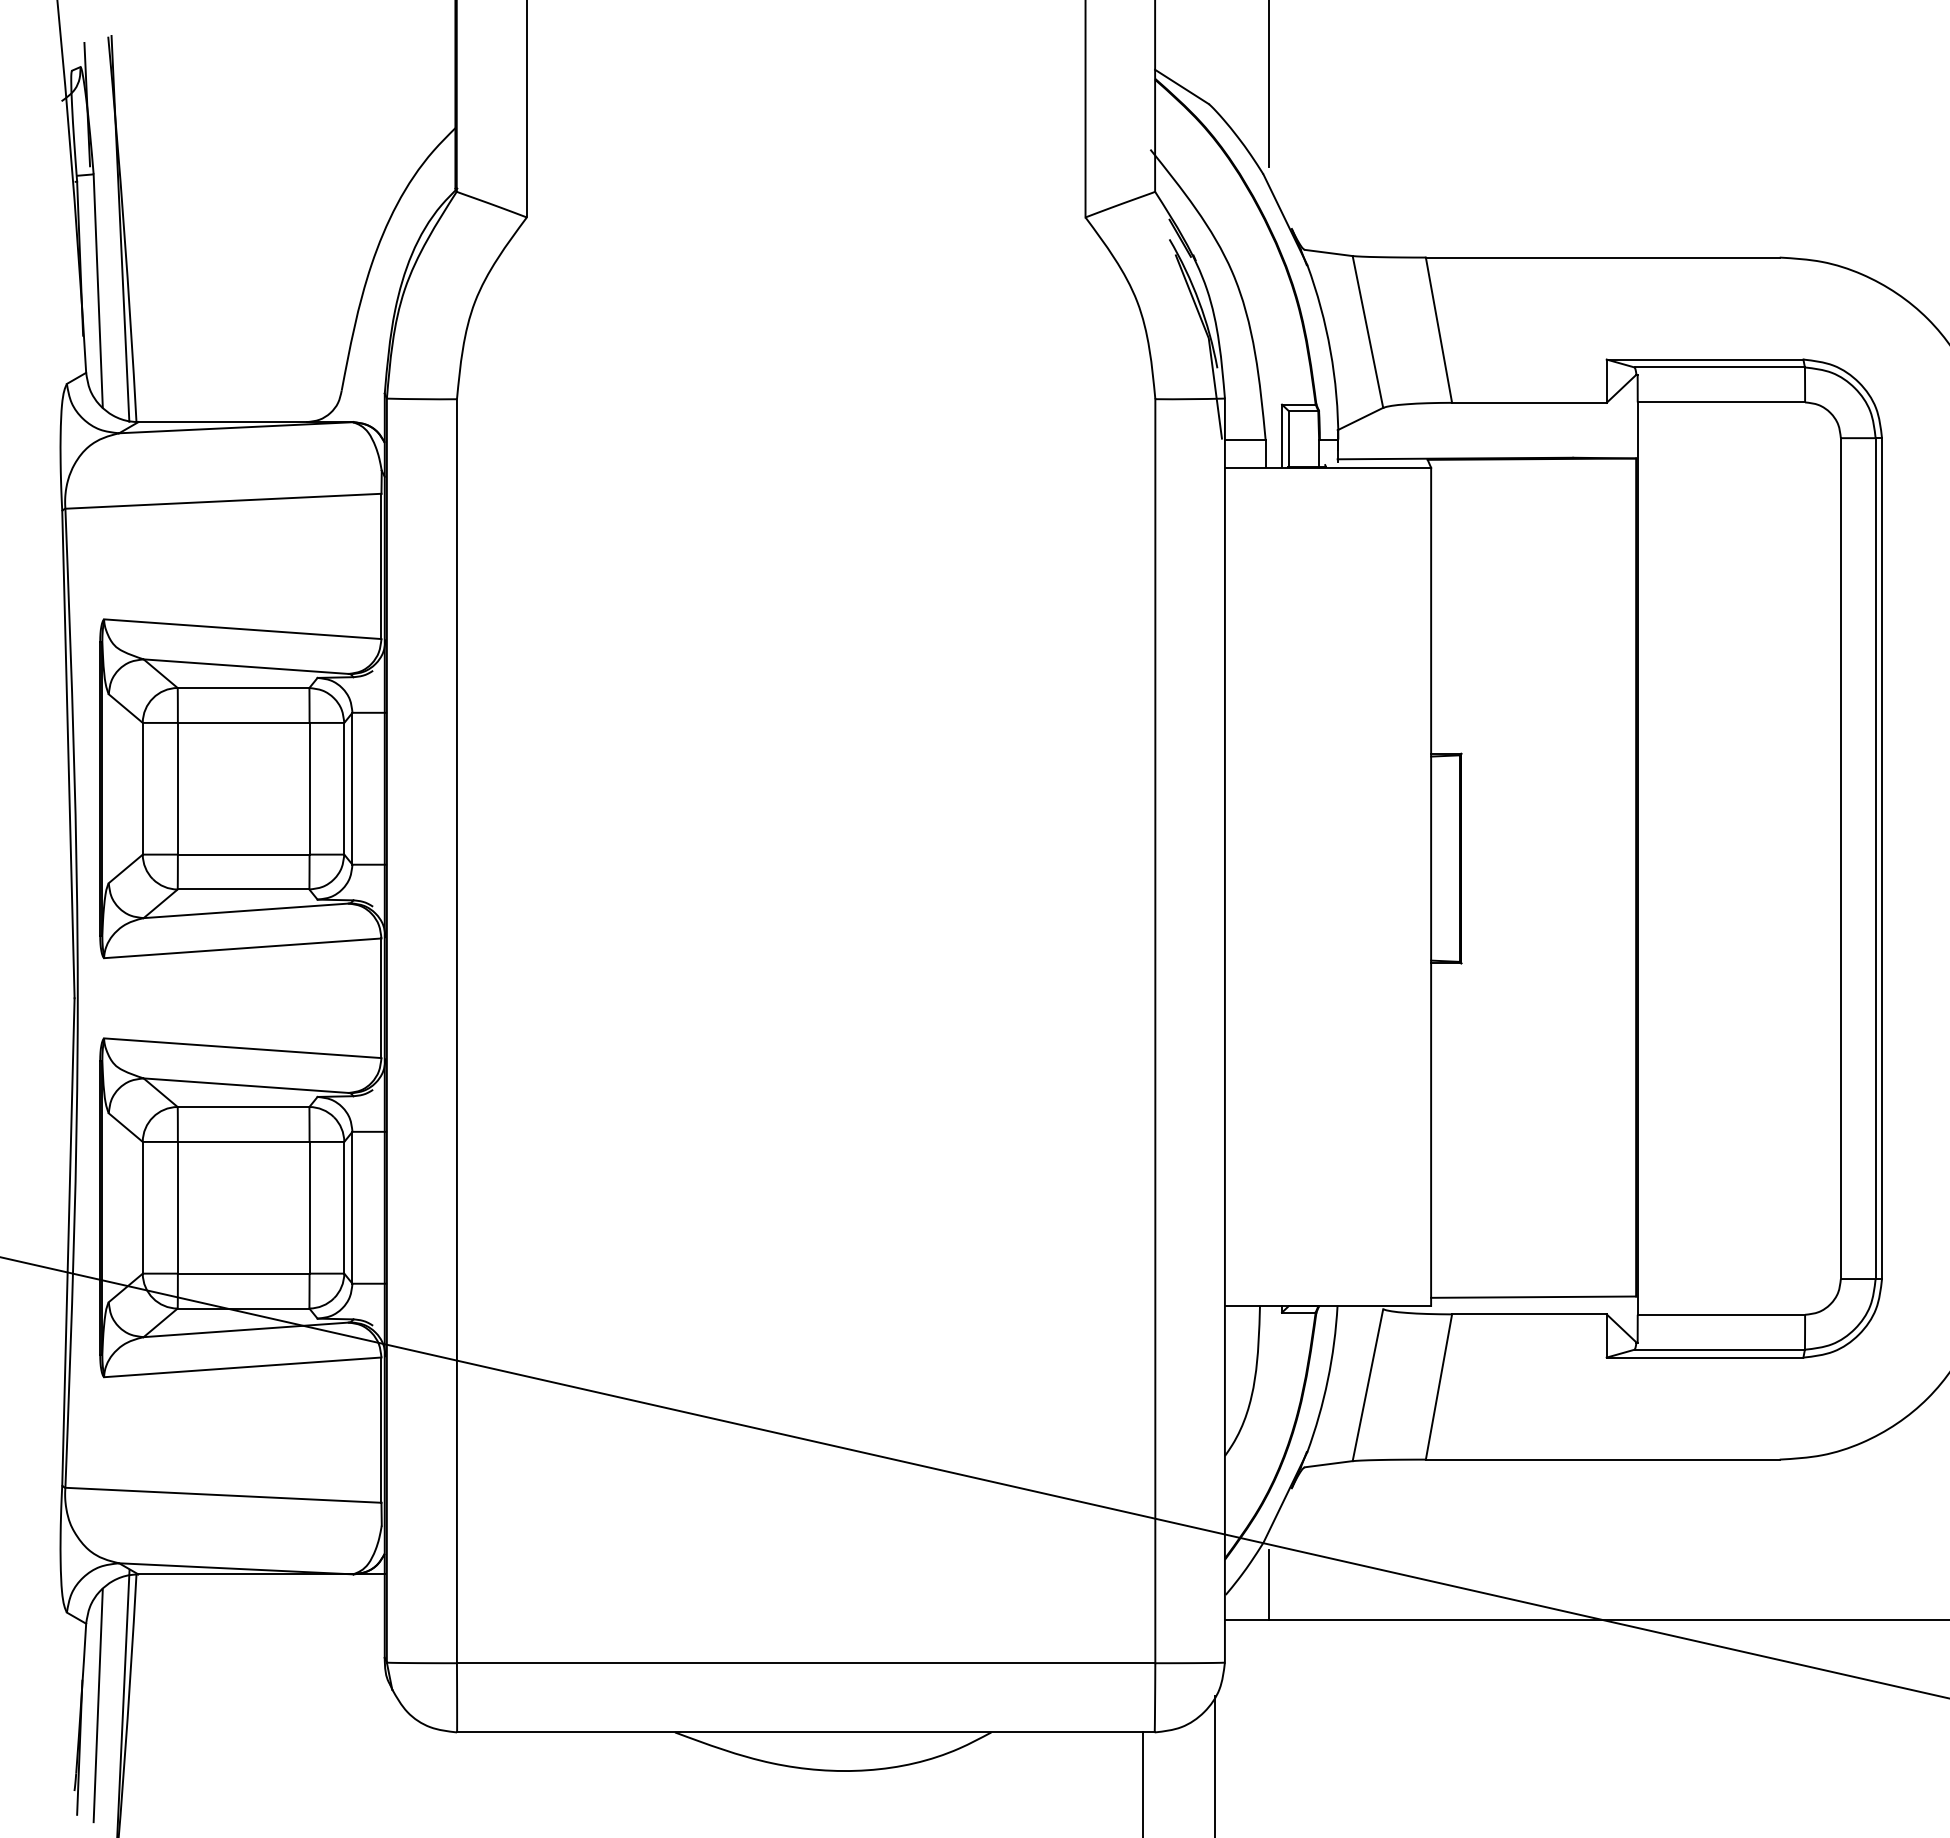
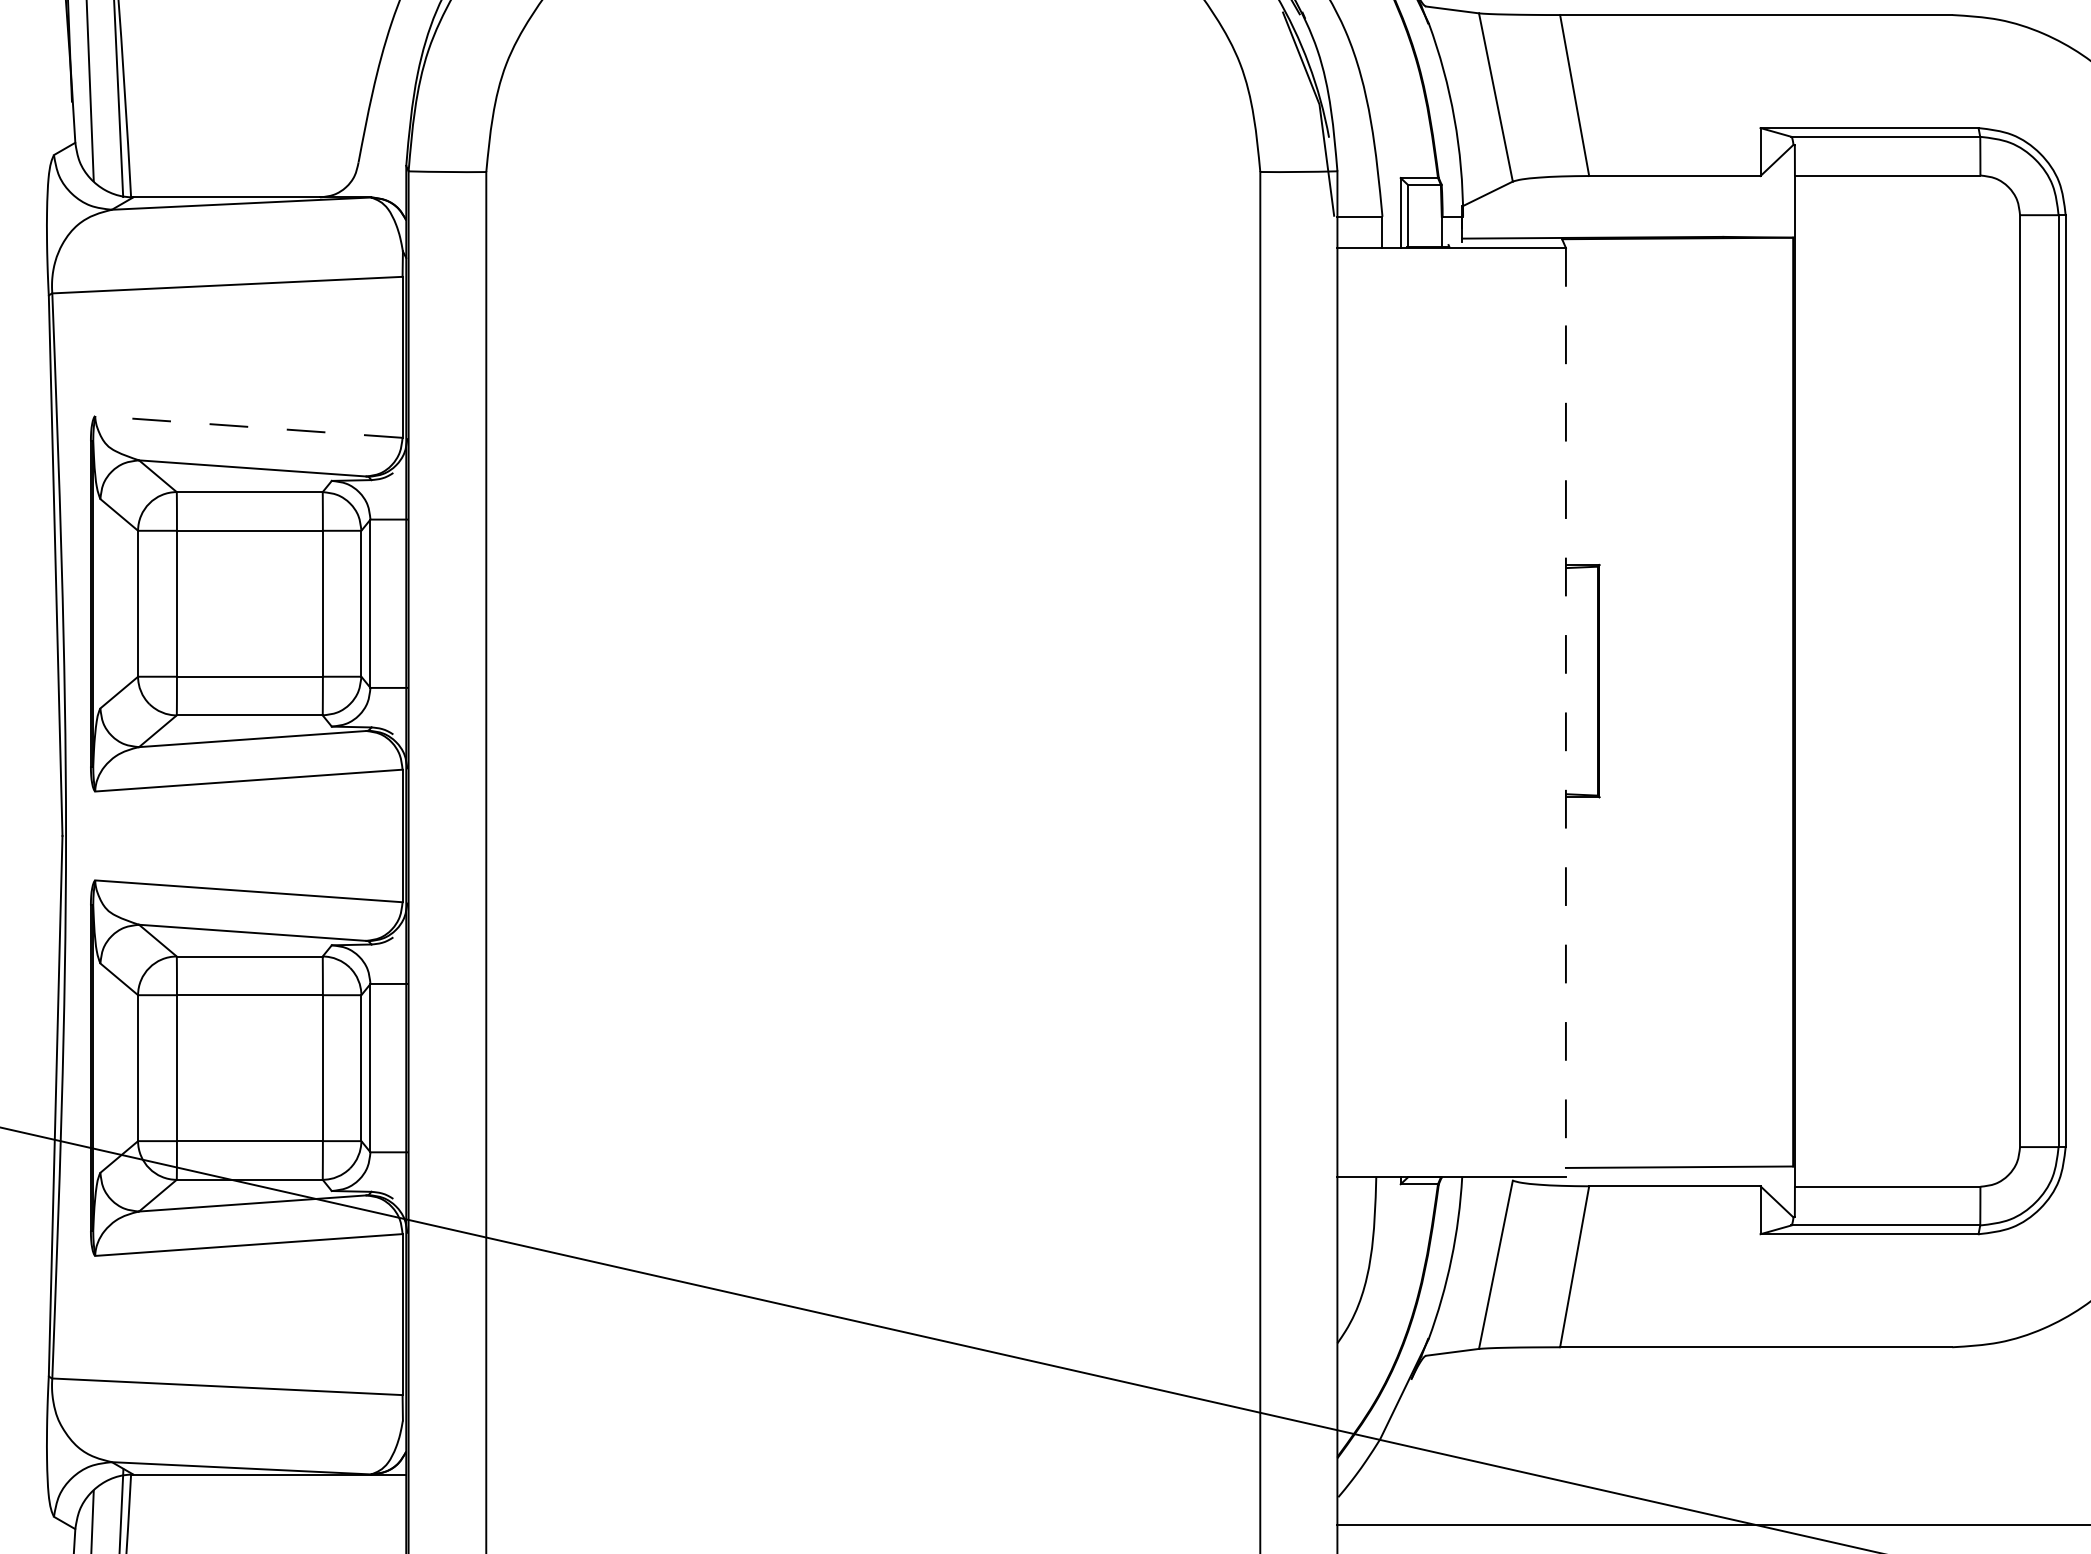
line: (242, 629) -> (248, 427), solid -> dashed
line: (1431, 887) -> (1566, 713), solid -> dashed
line: (1269, 1584) -> (1386, 1485), removed

